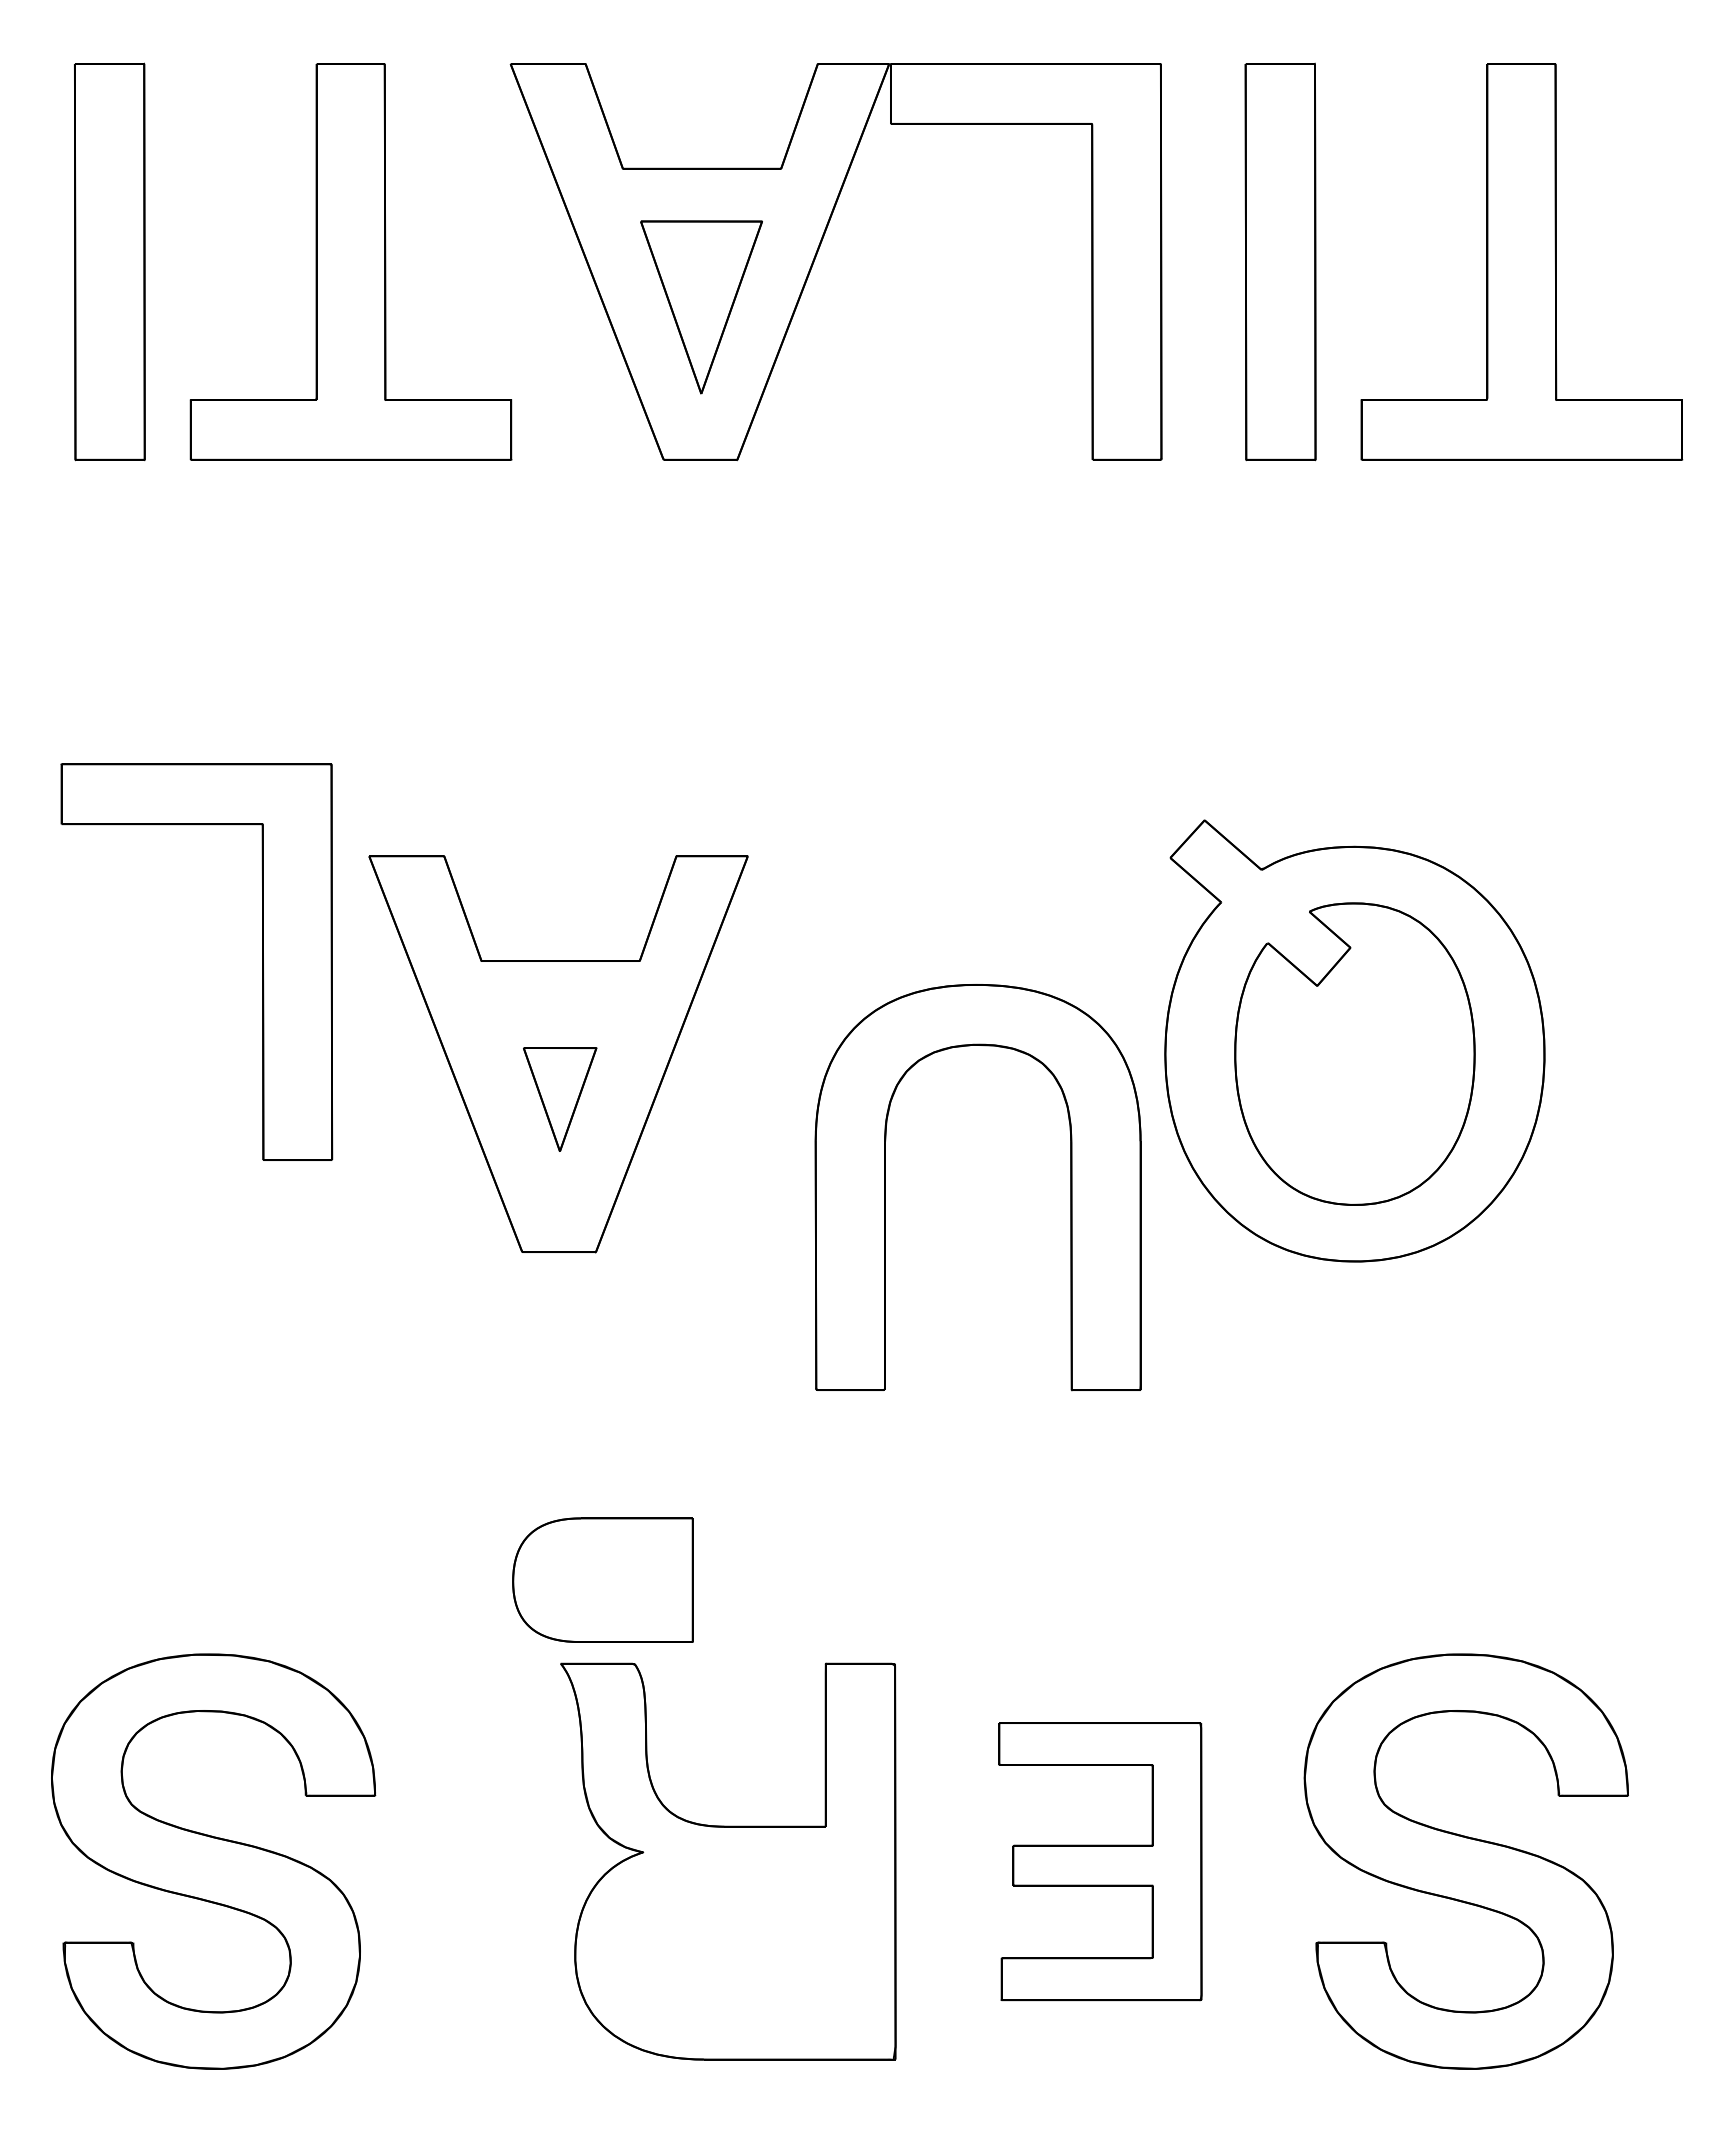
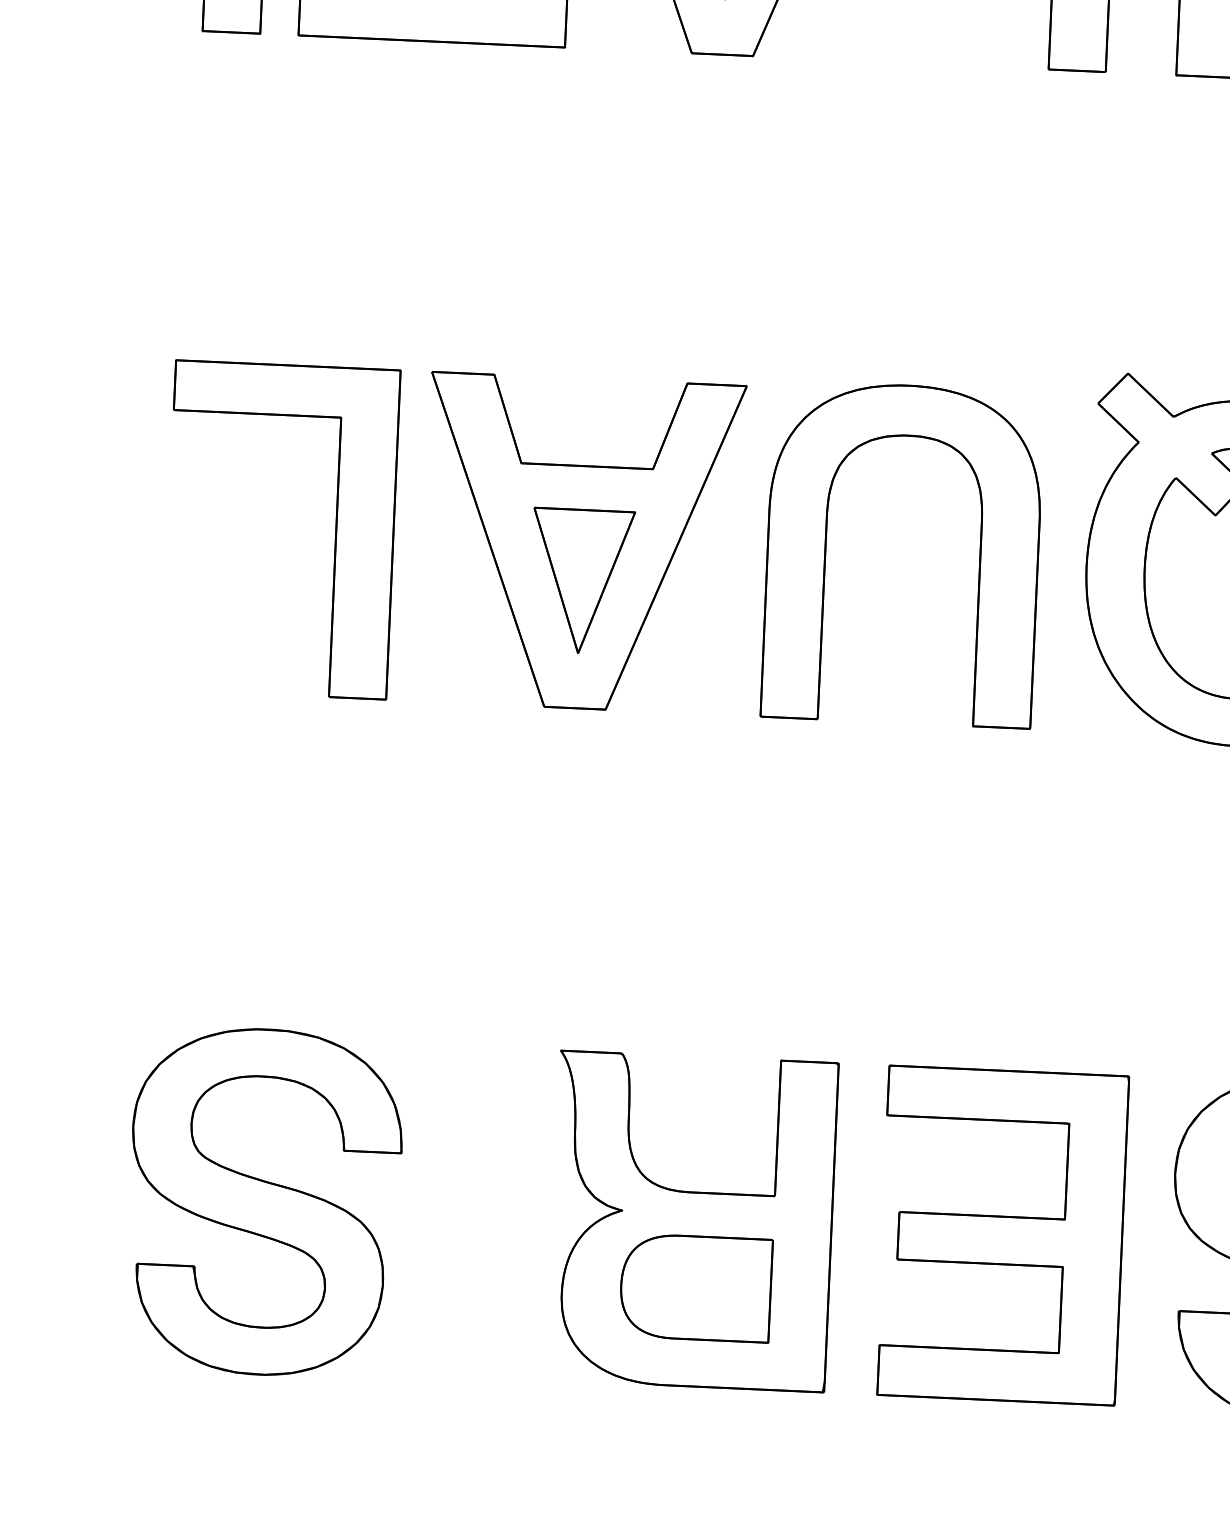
part: (262, 961) -> (335, 531), moved
part: (559, 1099) -> (581, 581), size x1.67
part: (885, 1187) -> (825, 550), moved
part: (602, 1579) -> (695, 1287), moved
part: (1100, 1861) -> (1002, 1235), size x1.43

